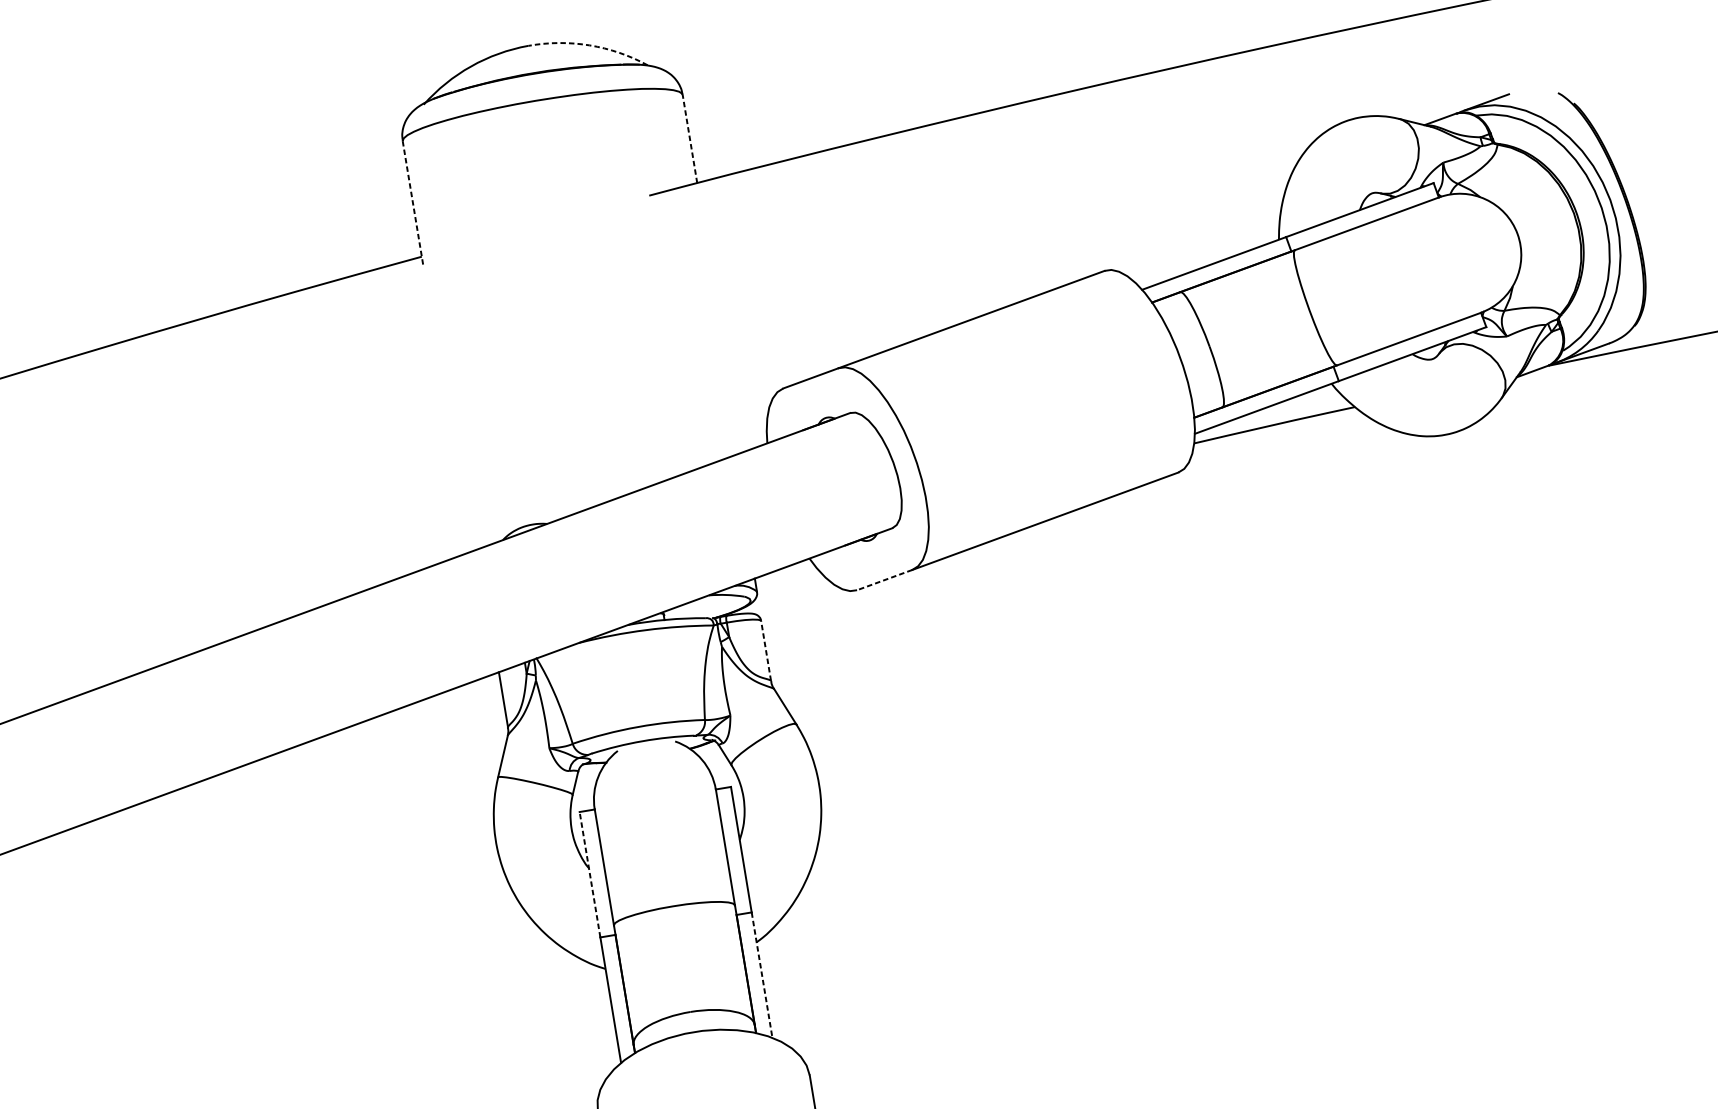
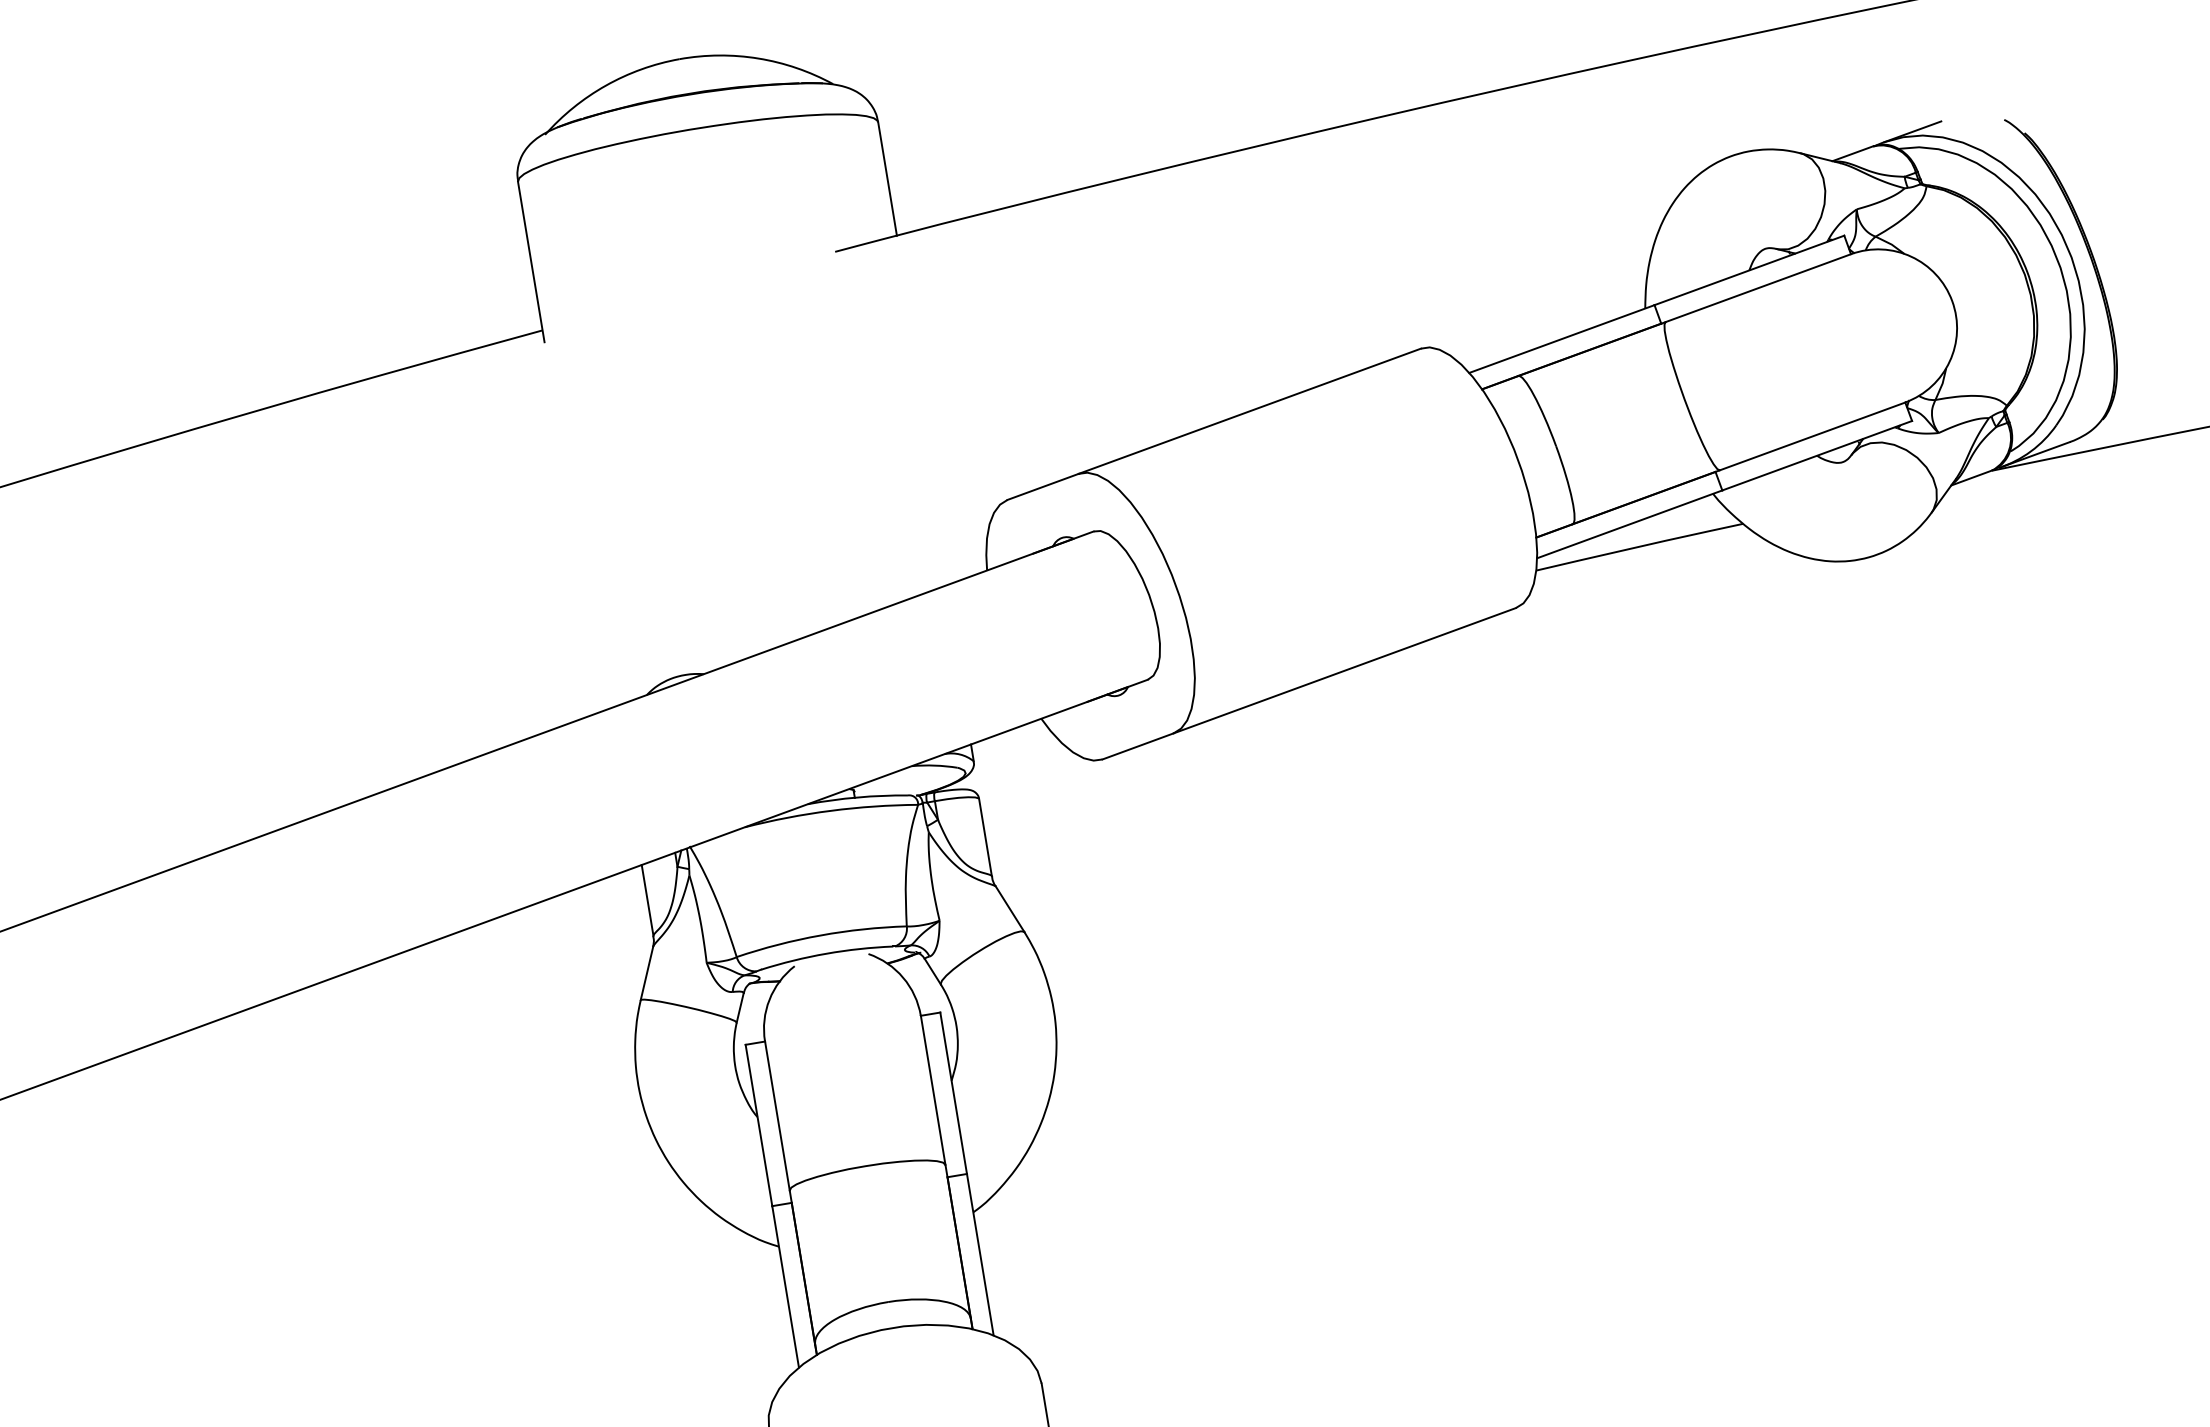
arc: (589, 45) -> (758, 58), dashed -> solid
line: (689, 138) -> (887, 178), dashed -> solid
line: (413, 203) -> (531, 262), dashed -> solid
line: (885, 580) -> (1138, 746), dashed -> solid
line: (766, 650) -> (985, 837), dashed -> solid
line: (589, 874) -> (758, 1125), dashed -> solid
line: (762, 975) -> (980, 1254), dashed -> solid

